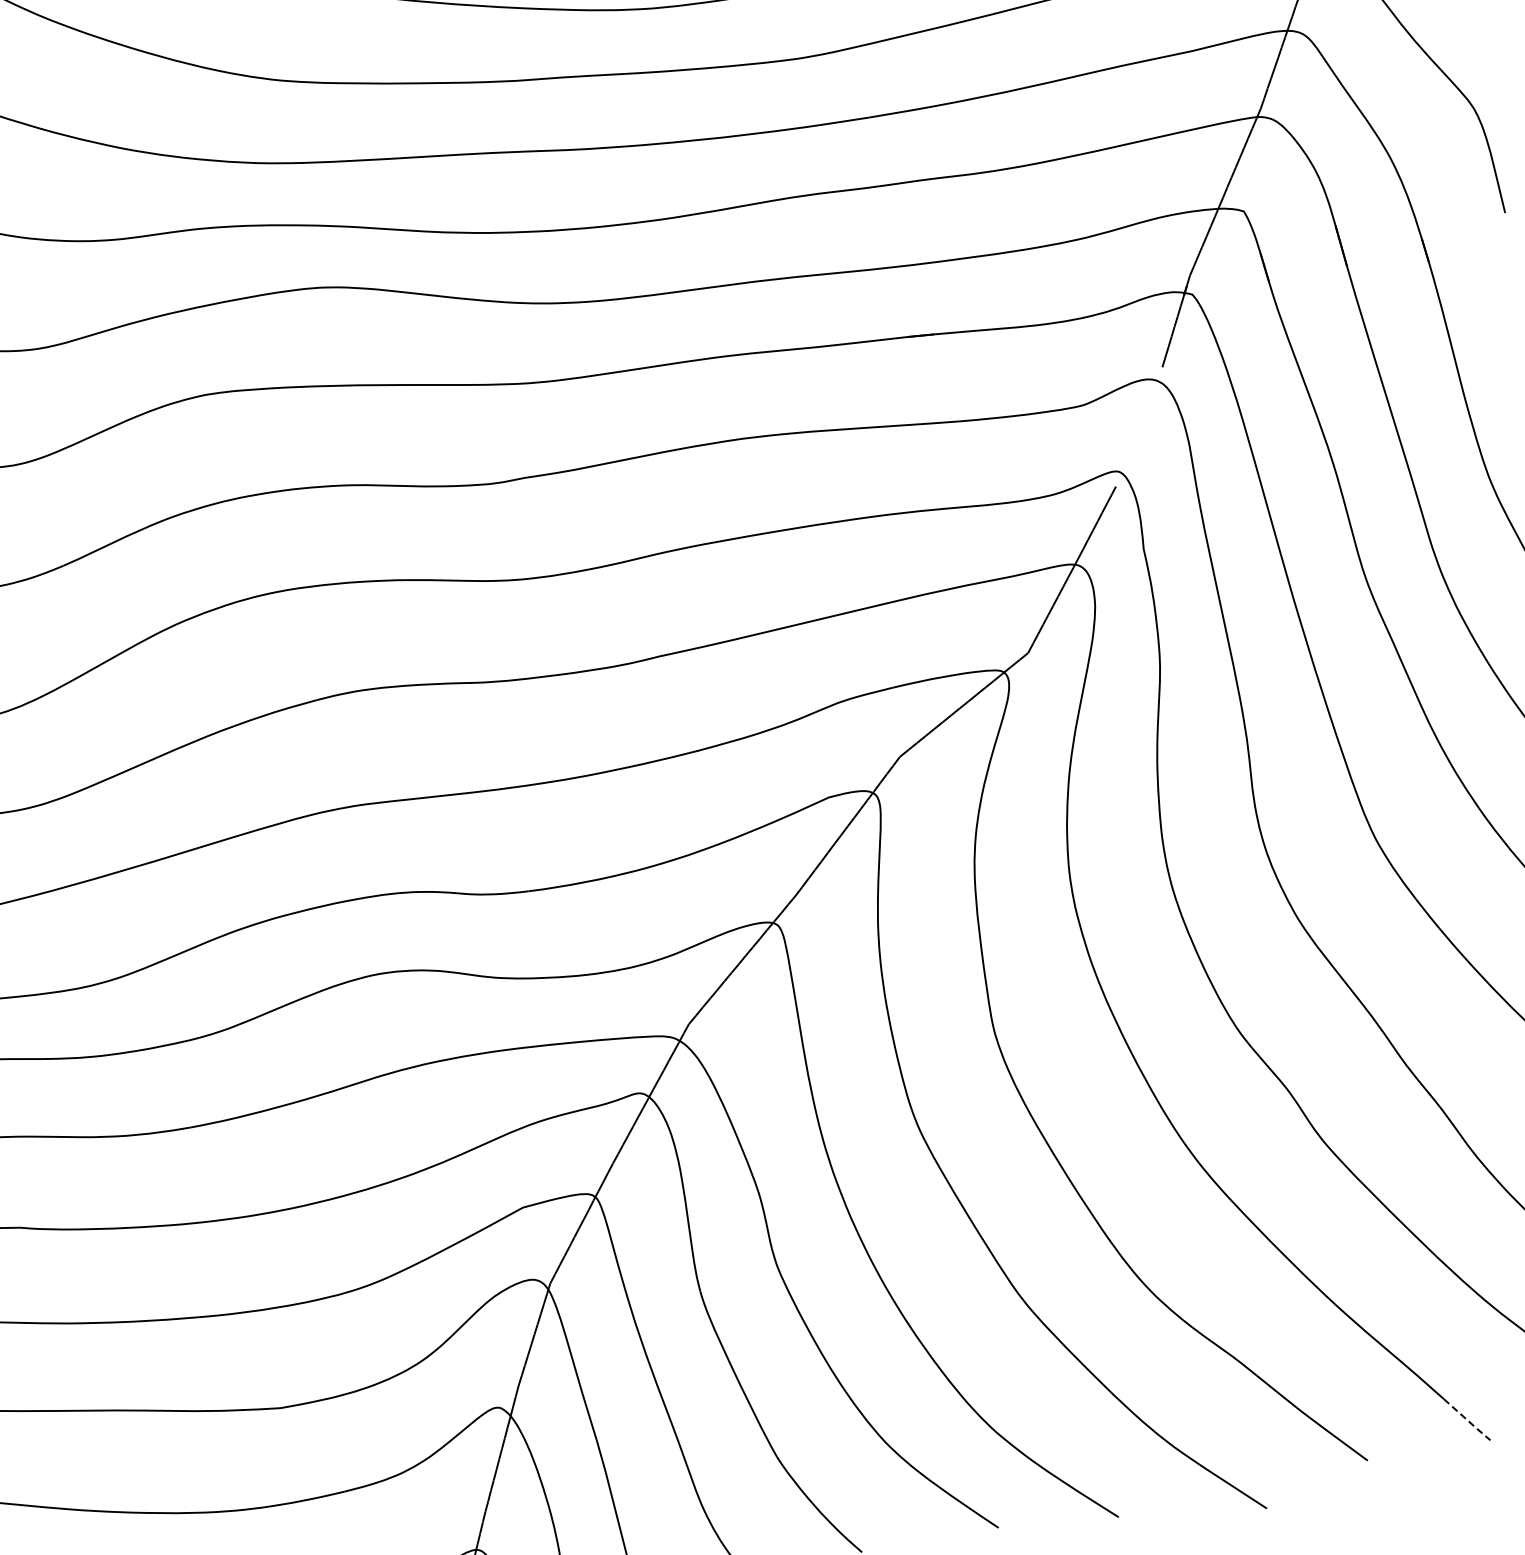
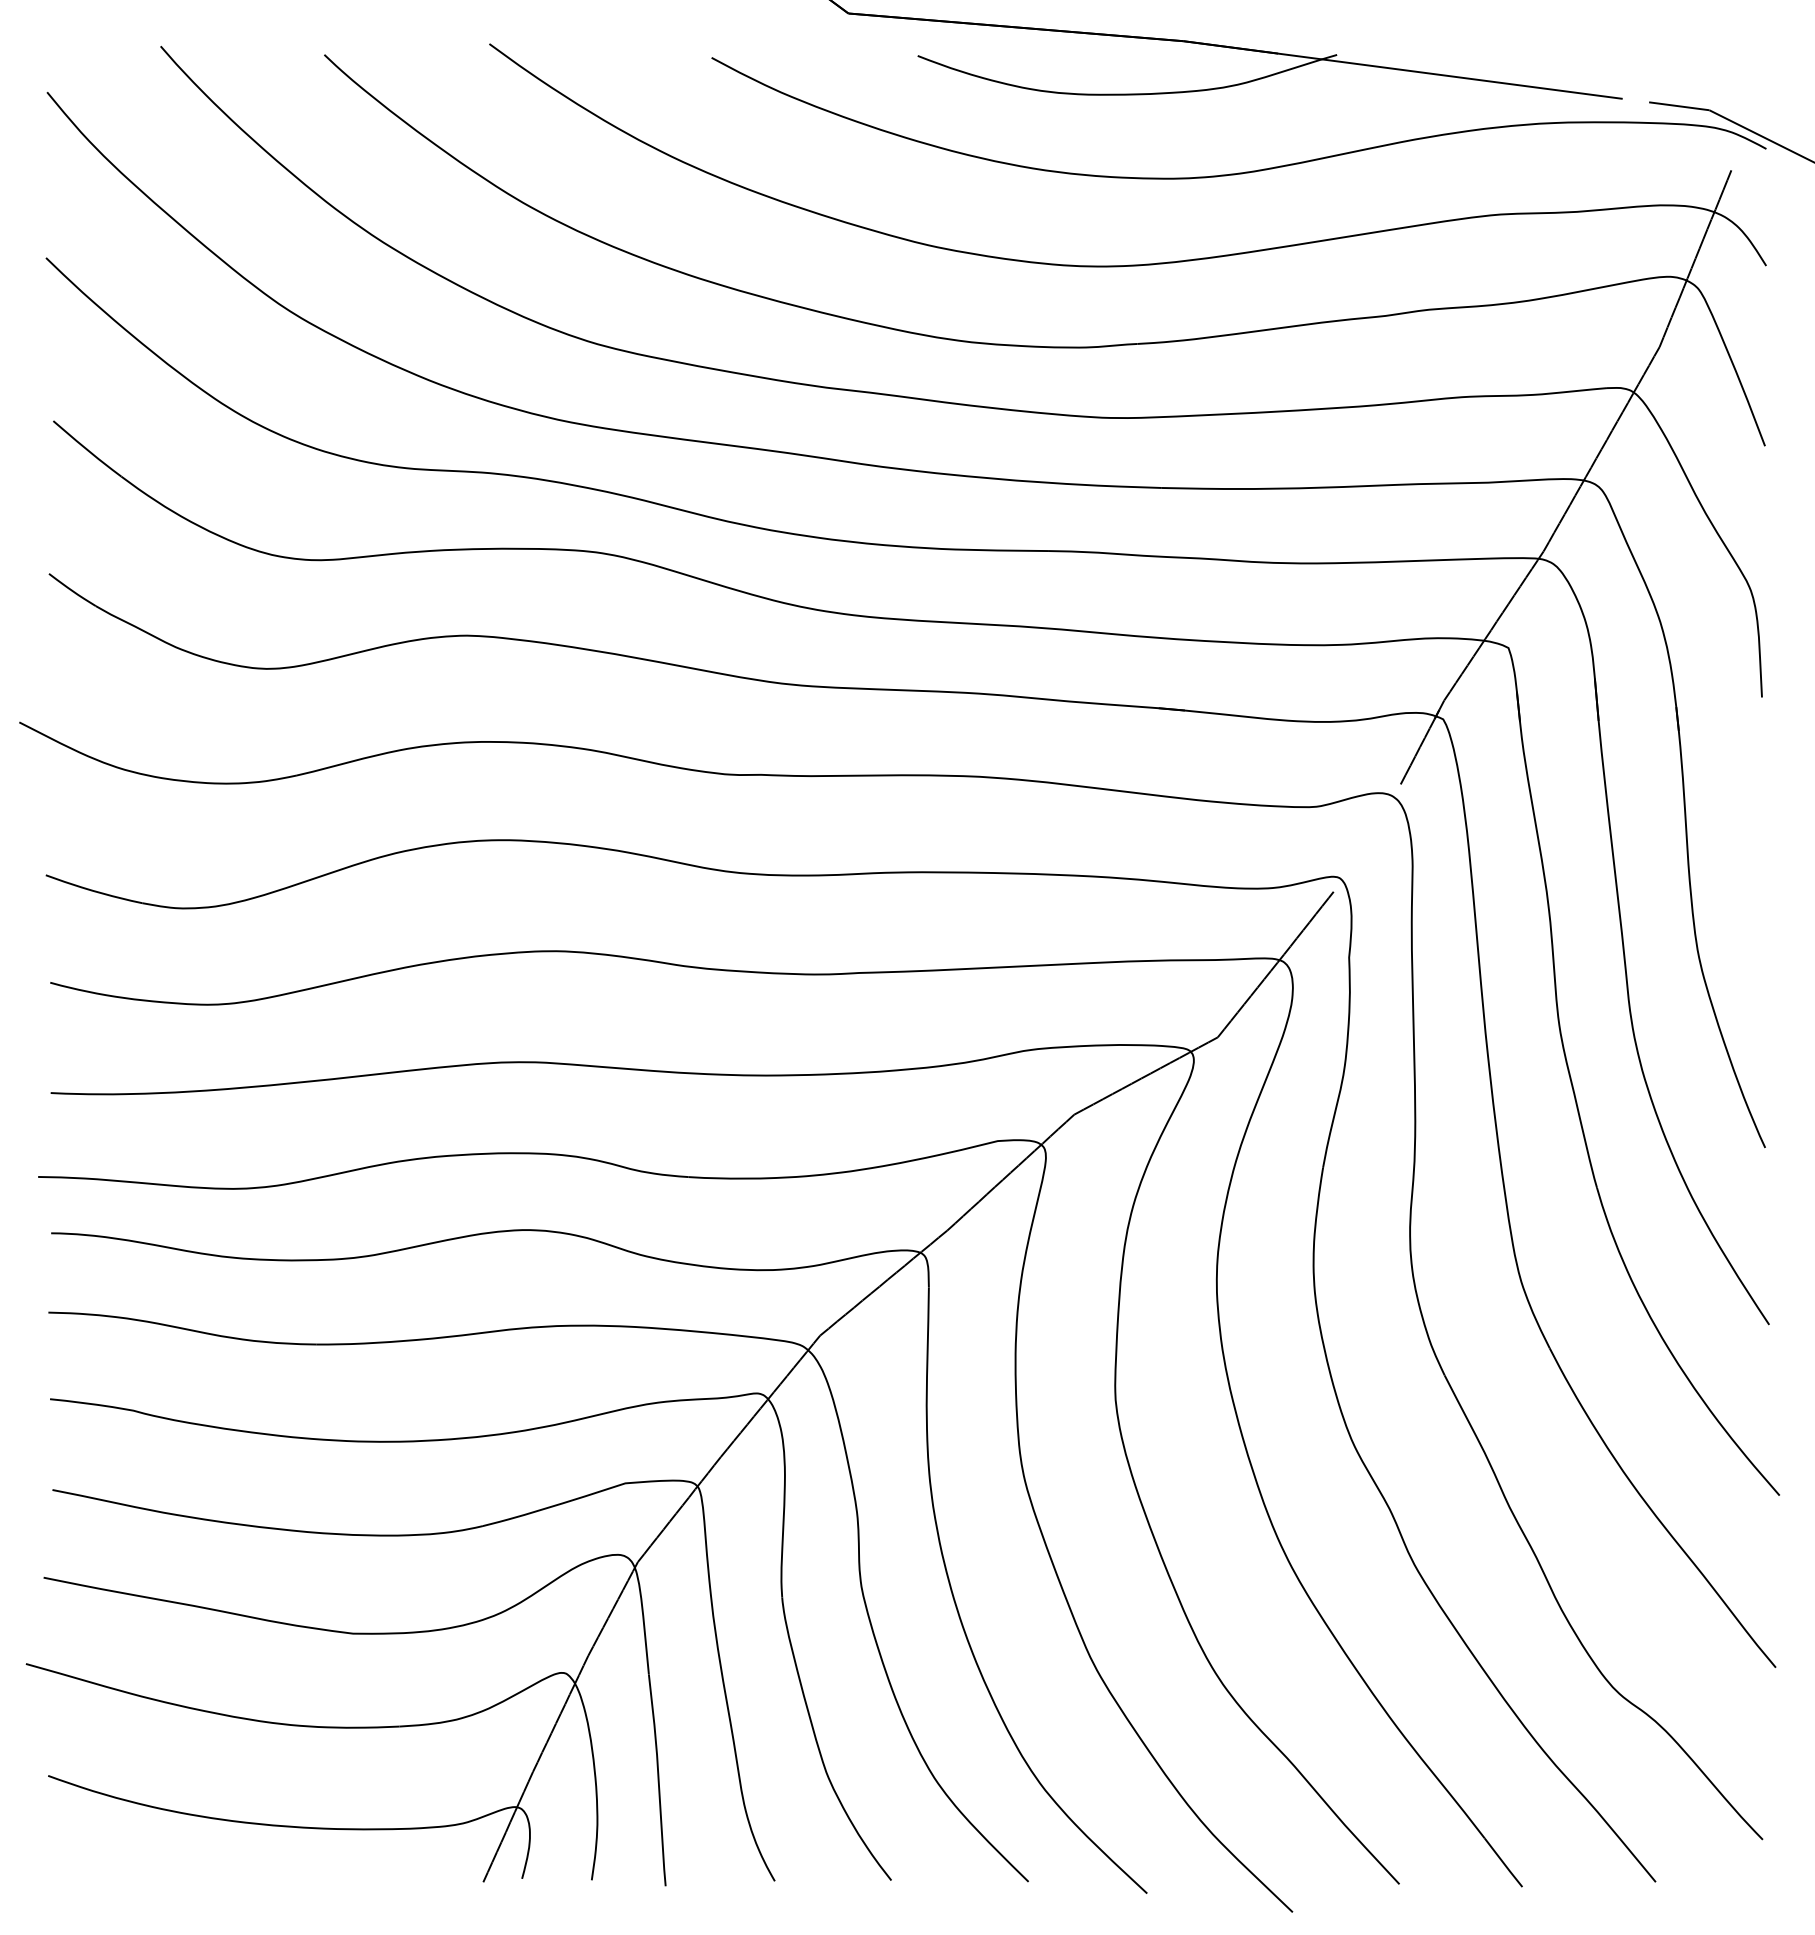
line: (1468, 1420) -> (1504, 1863), dashed -> solid

